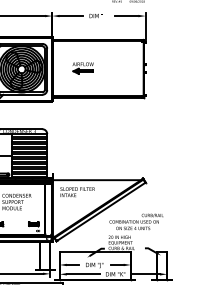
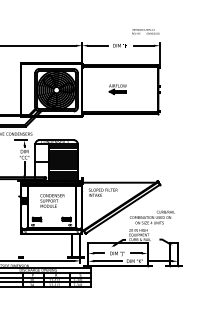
part: (82, 68) -> (117, 89), moved

